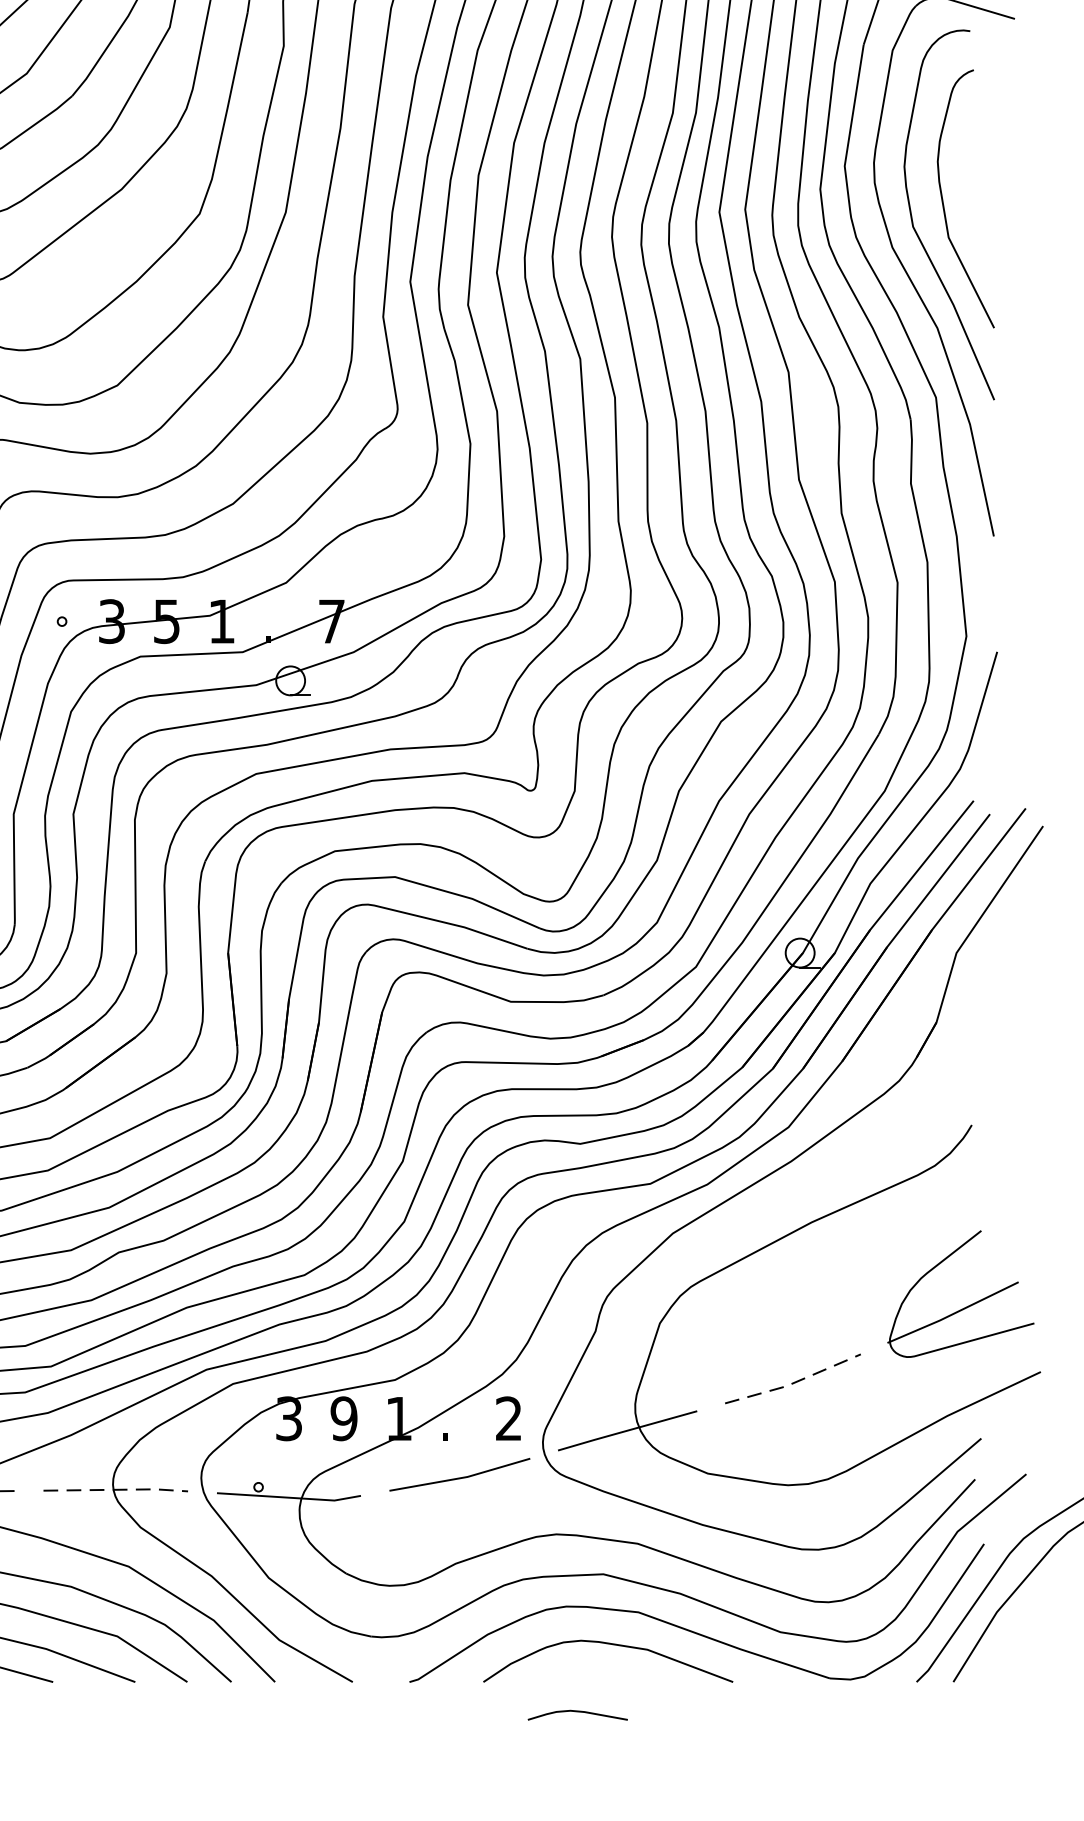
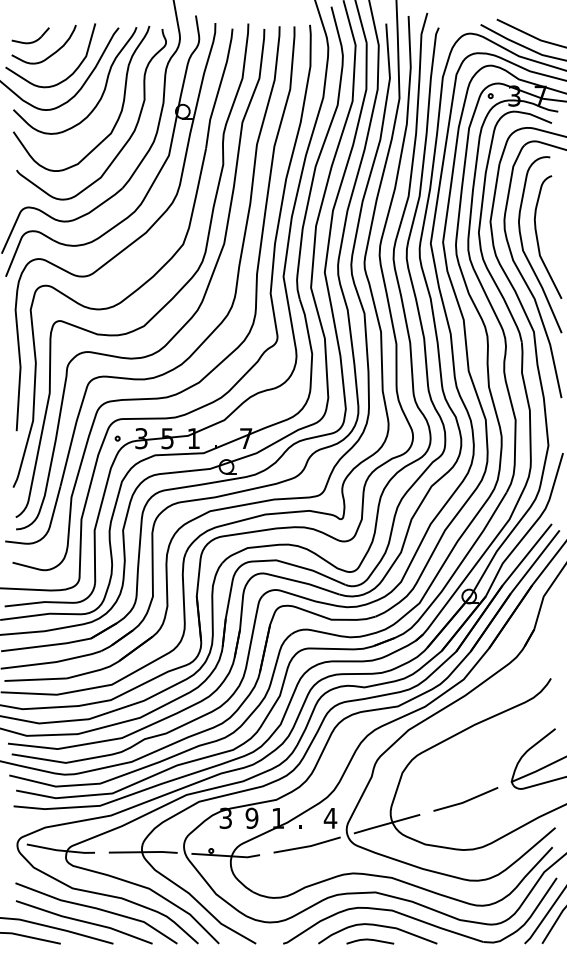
line: (794, 1383) -> (466, 801), dashed -> solid
text: (508, 1416) -> (330, 817), 2 -> 4
line: (118, 1490) -> (144, 852), dashed -> solid
curve: (578, 1712) -> (370, 940), moved

